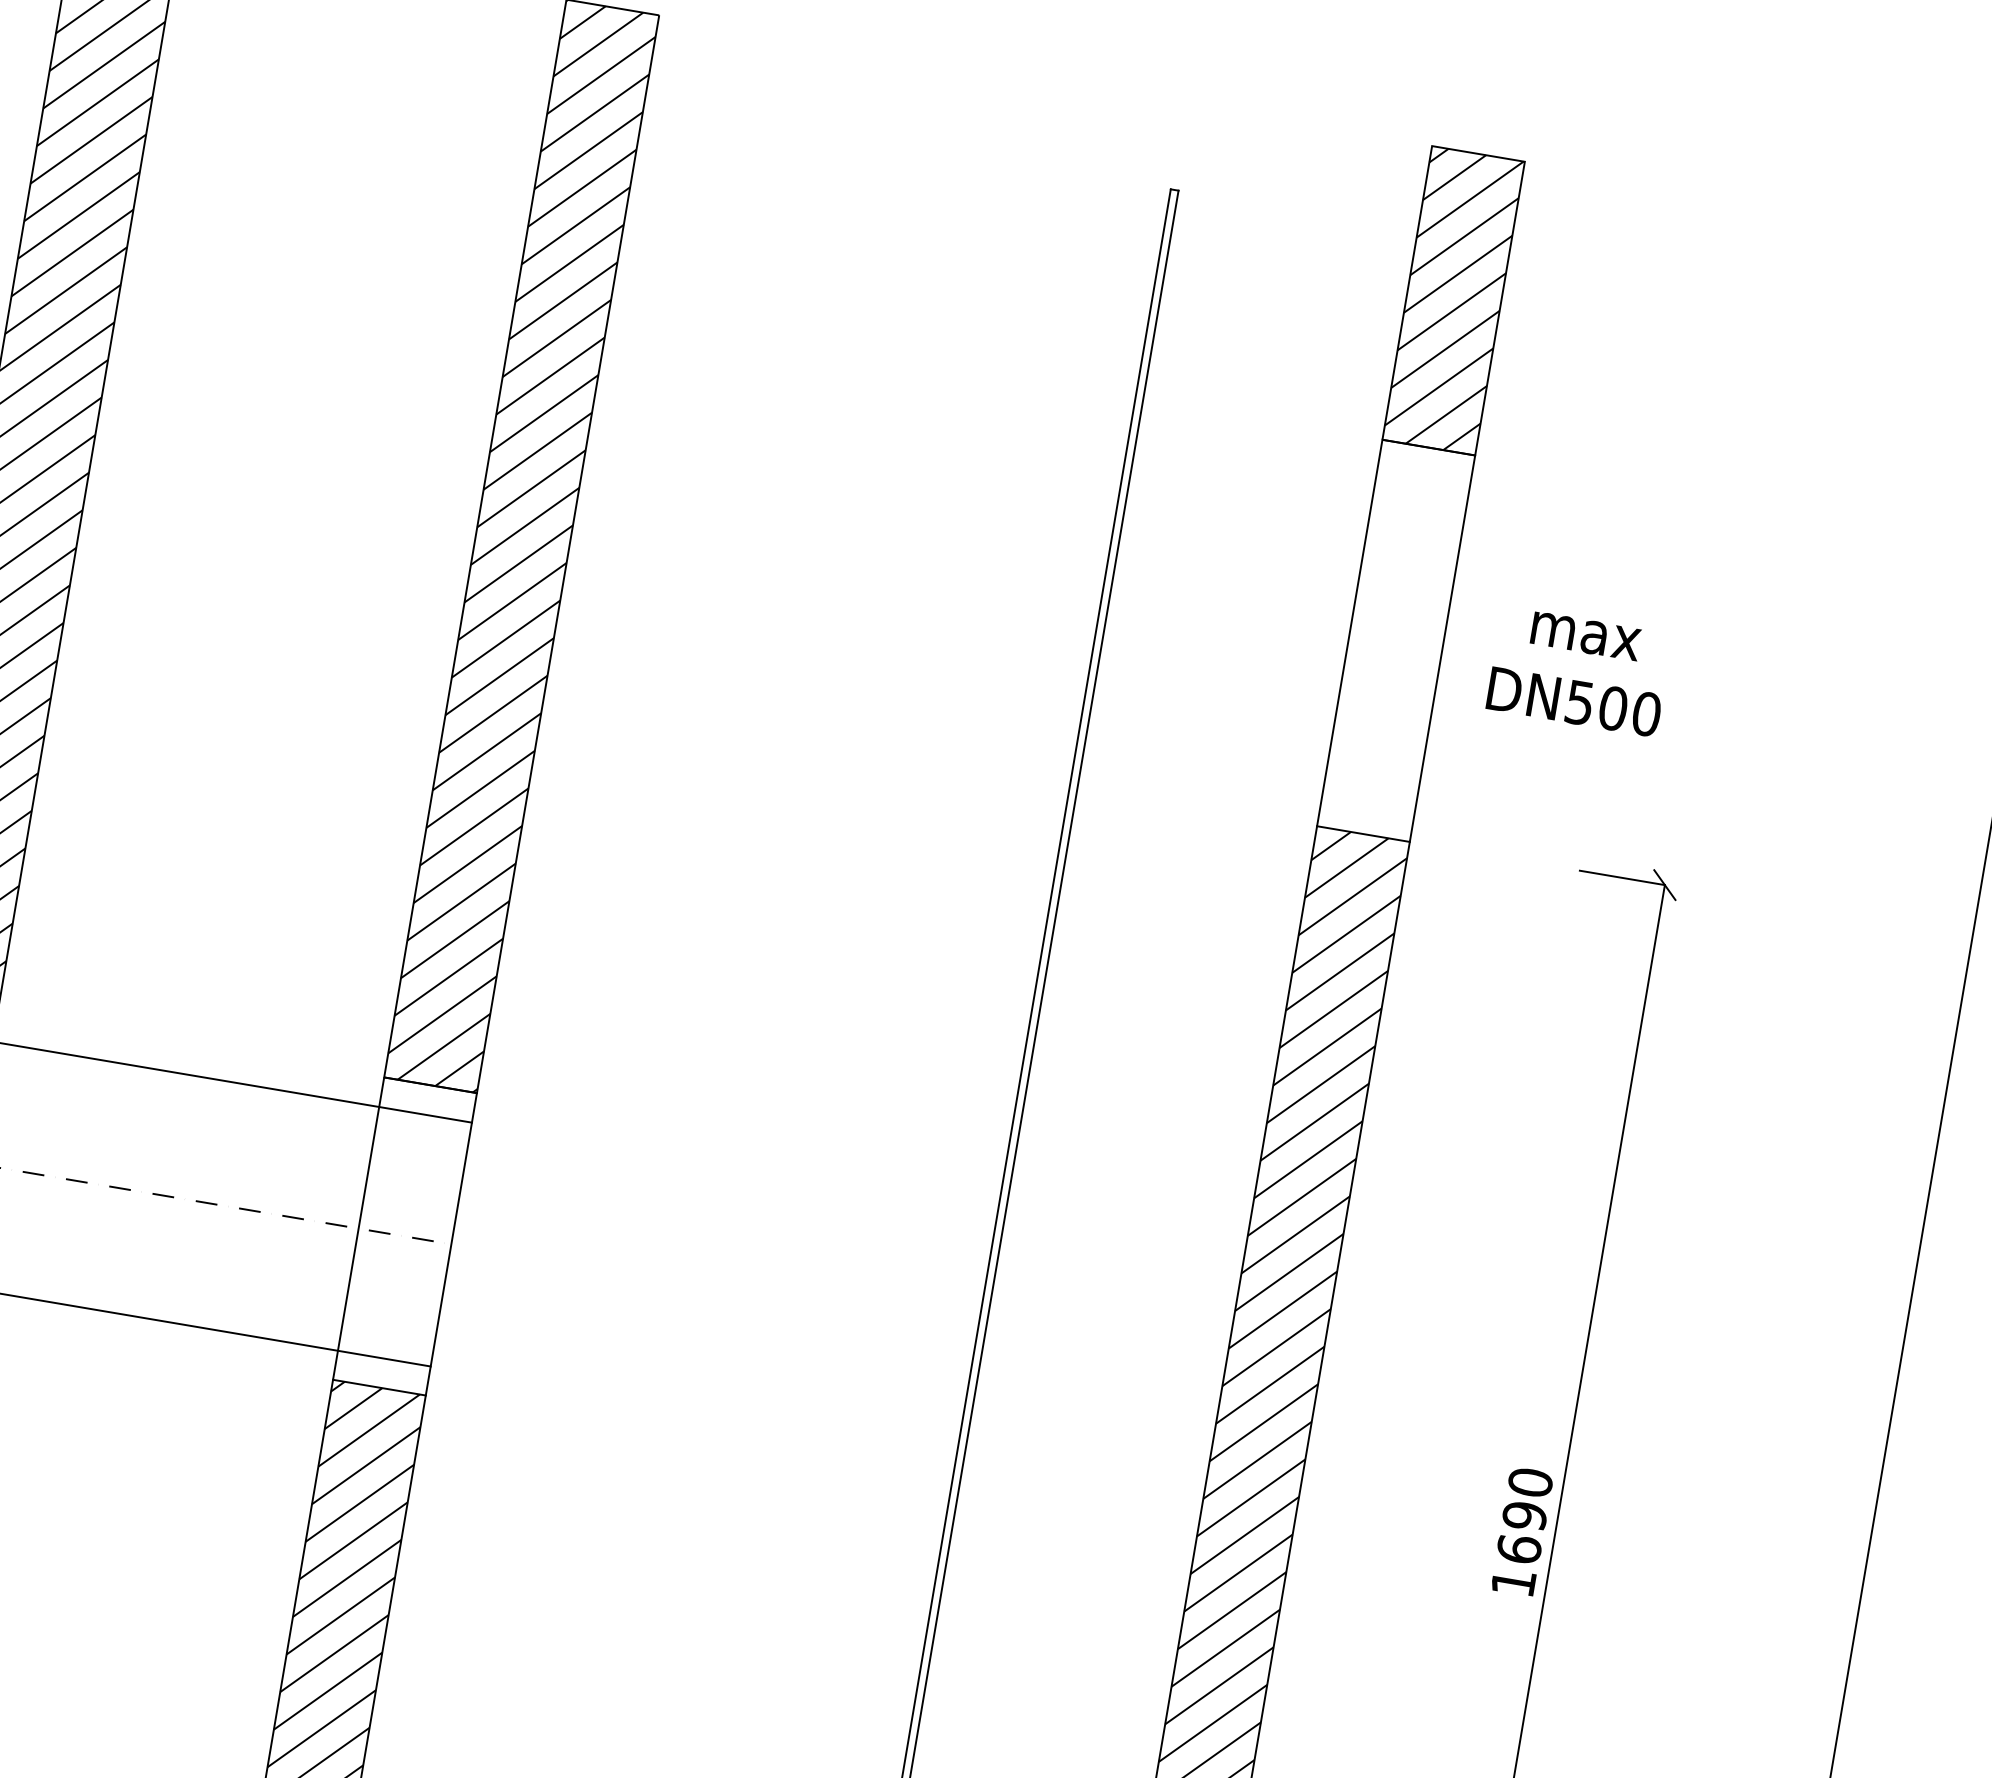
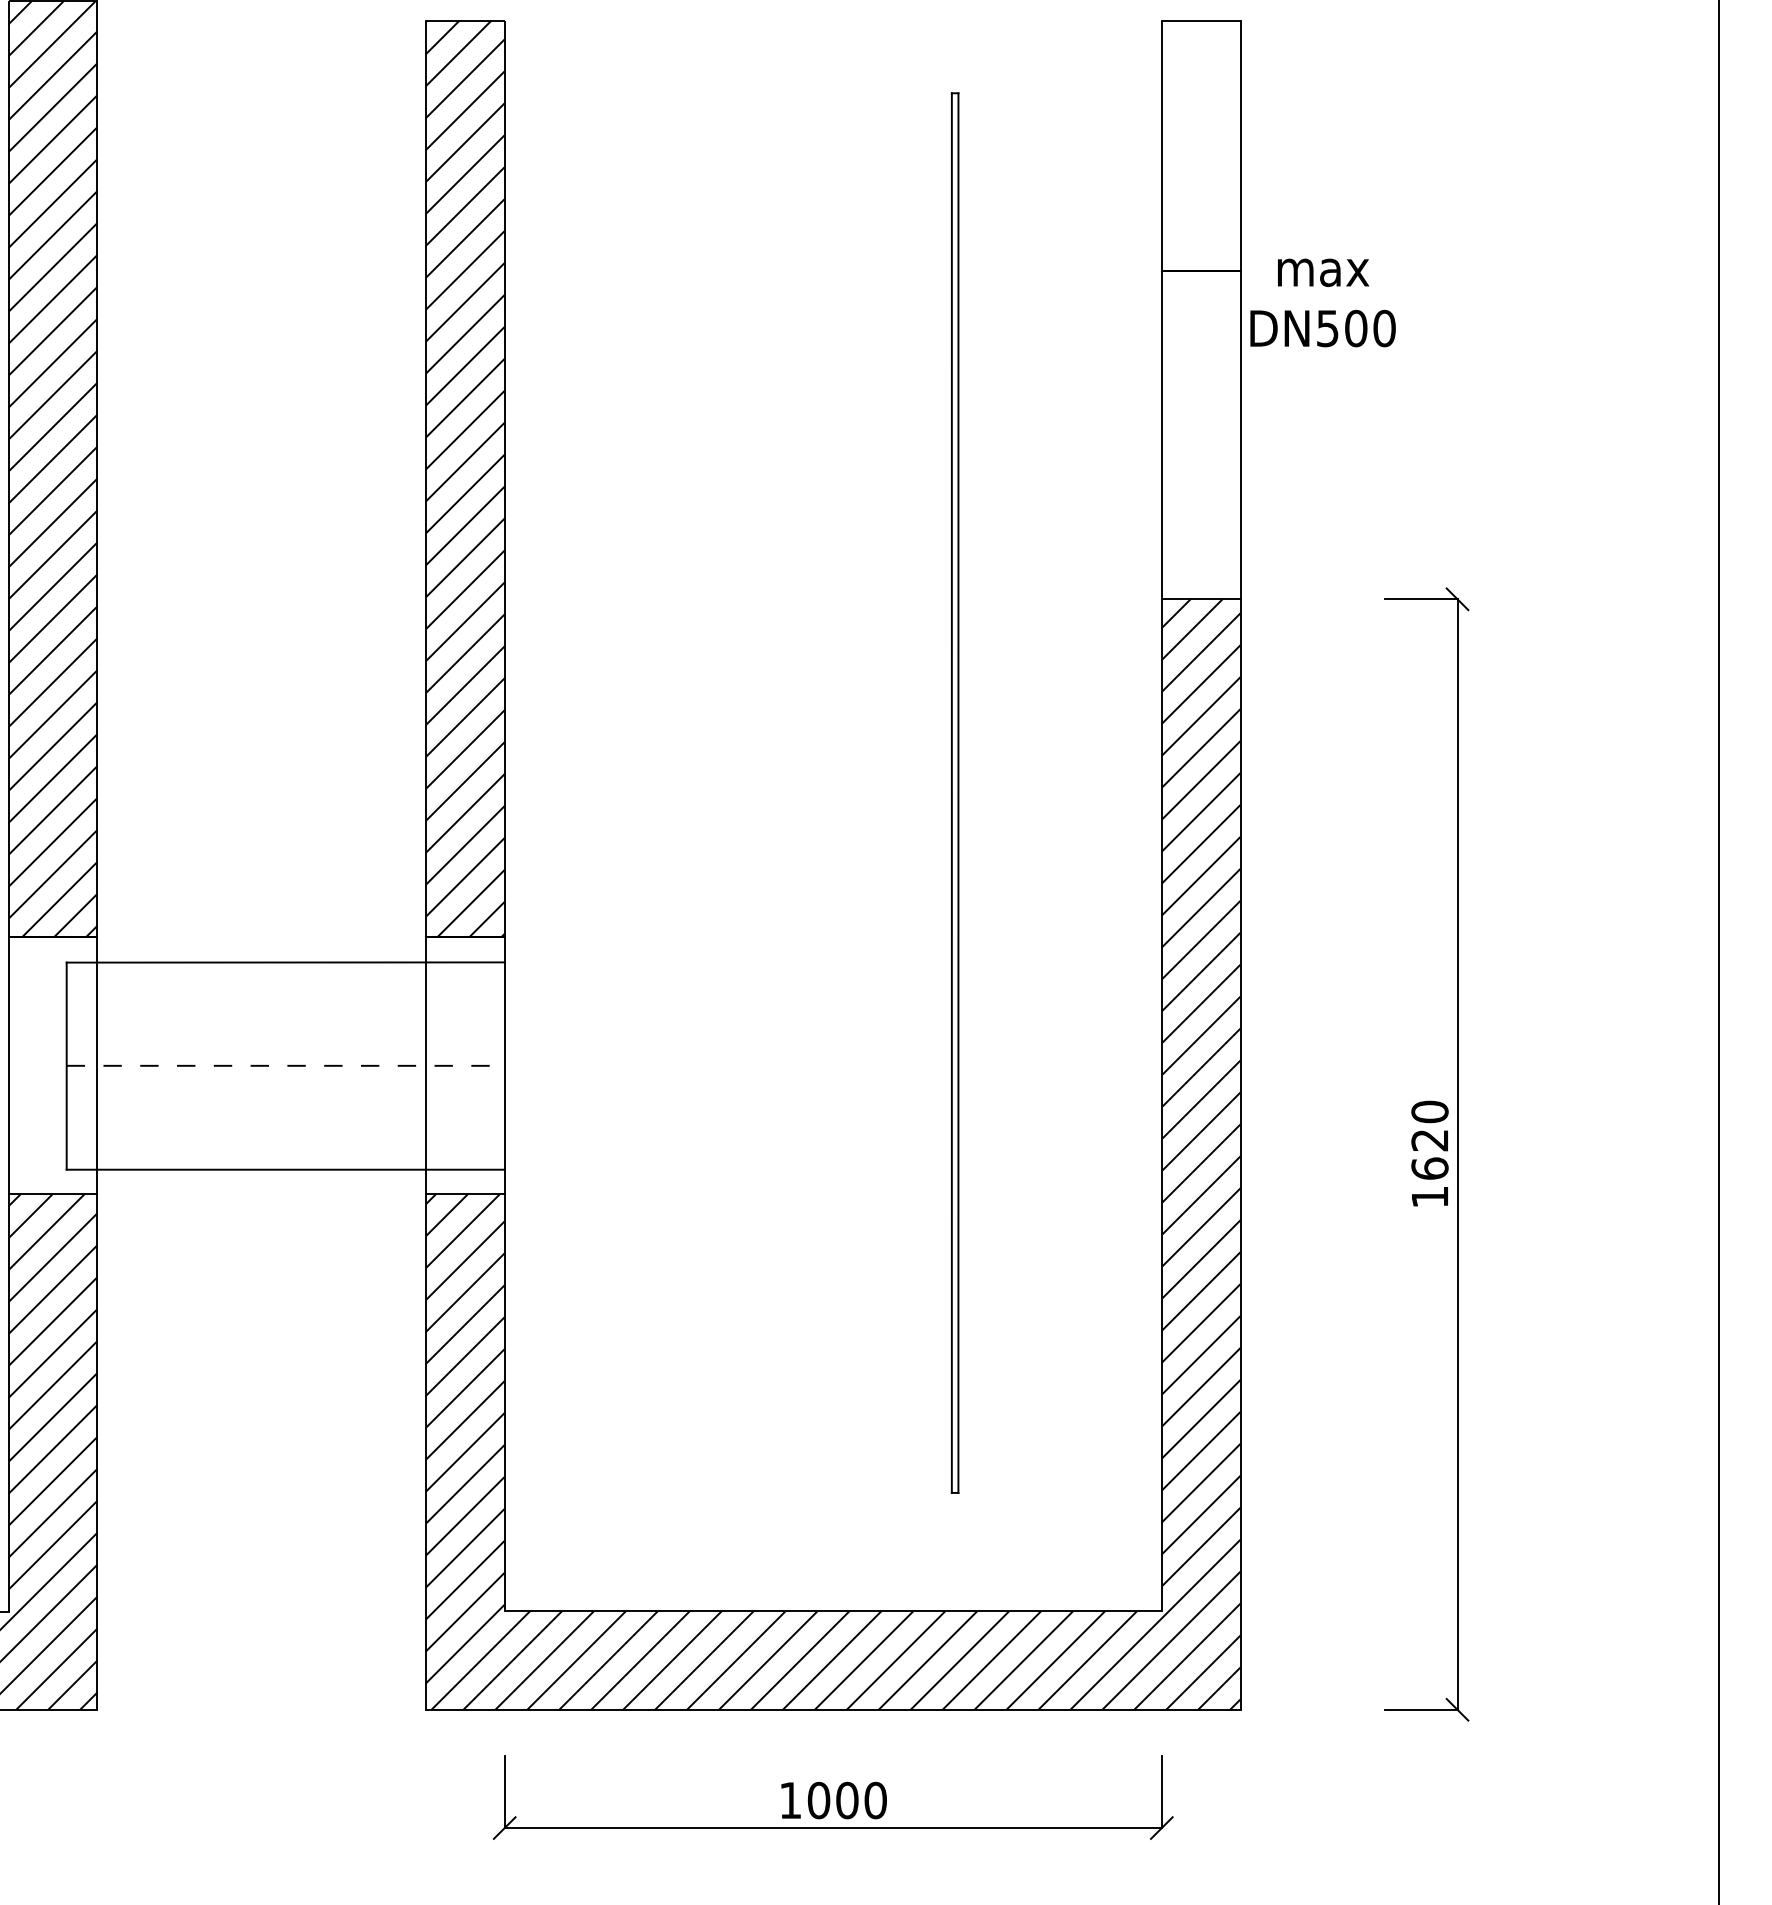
hatch: (1452, 300) -> (1200, 145), removed
text: (1578, 671) -> (1322, 302), moved
text: (1524, 1516) -> (1429, 1140), 1690 -> 1620

